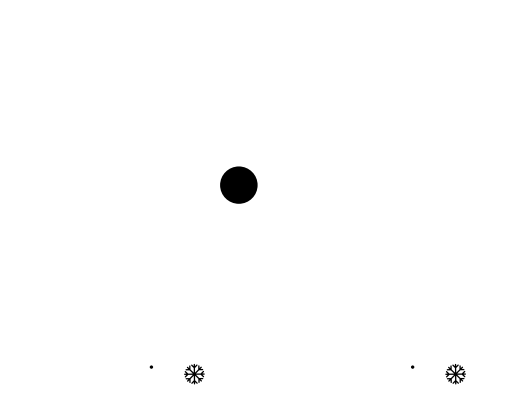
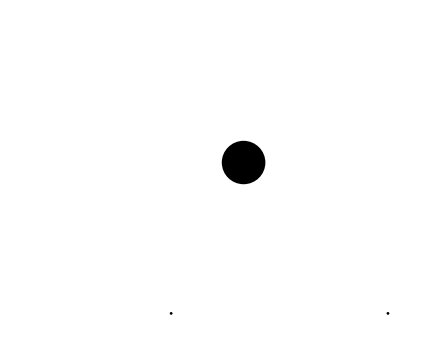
part: (238, 184) -> (243, 161), size x1.4
fill: (194, 373) -> (206, 318), removed
fill: (455, 373) -> (423, 318), removed

